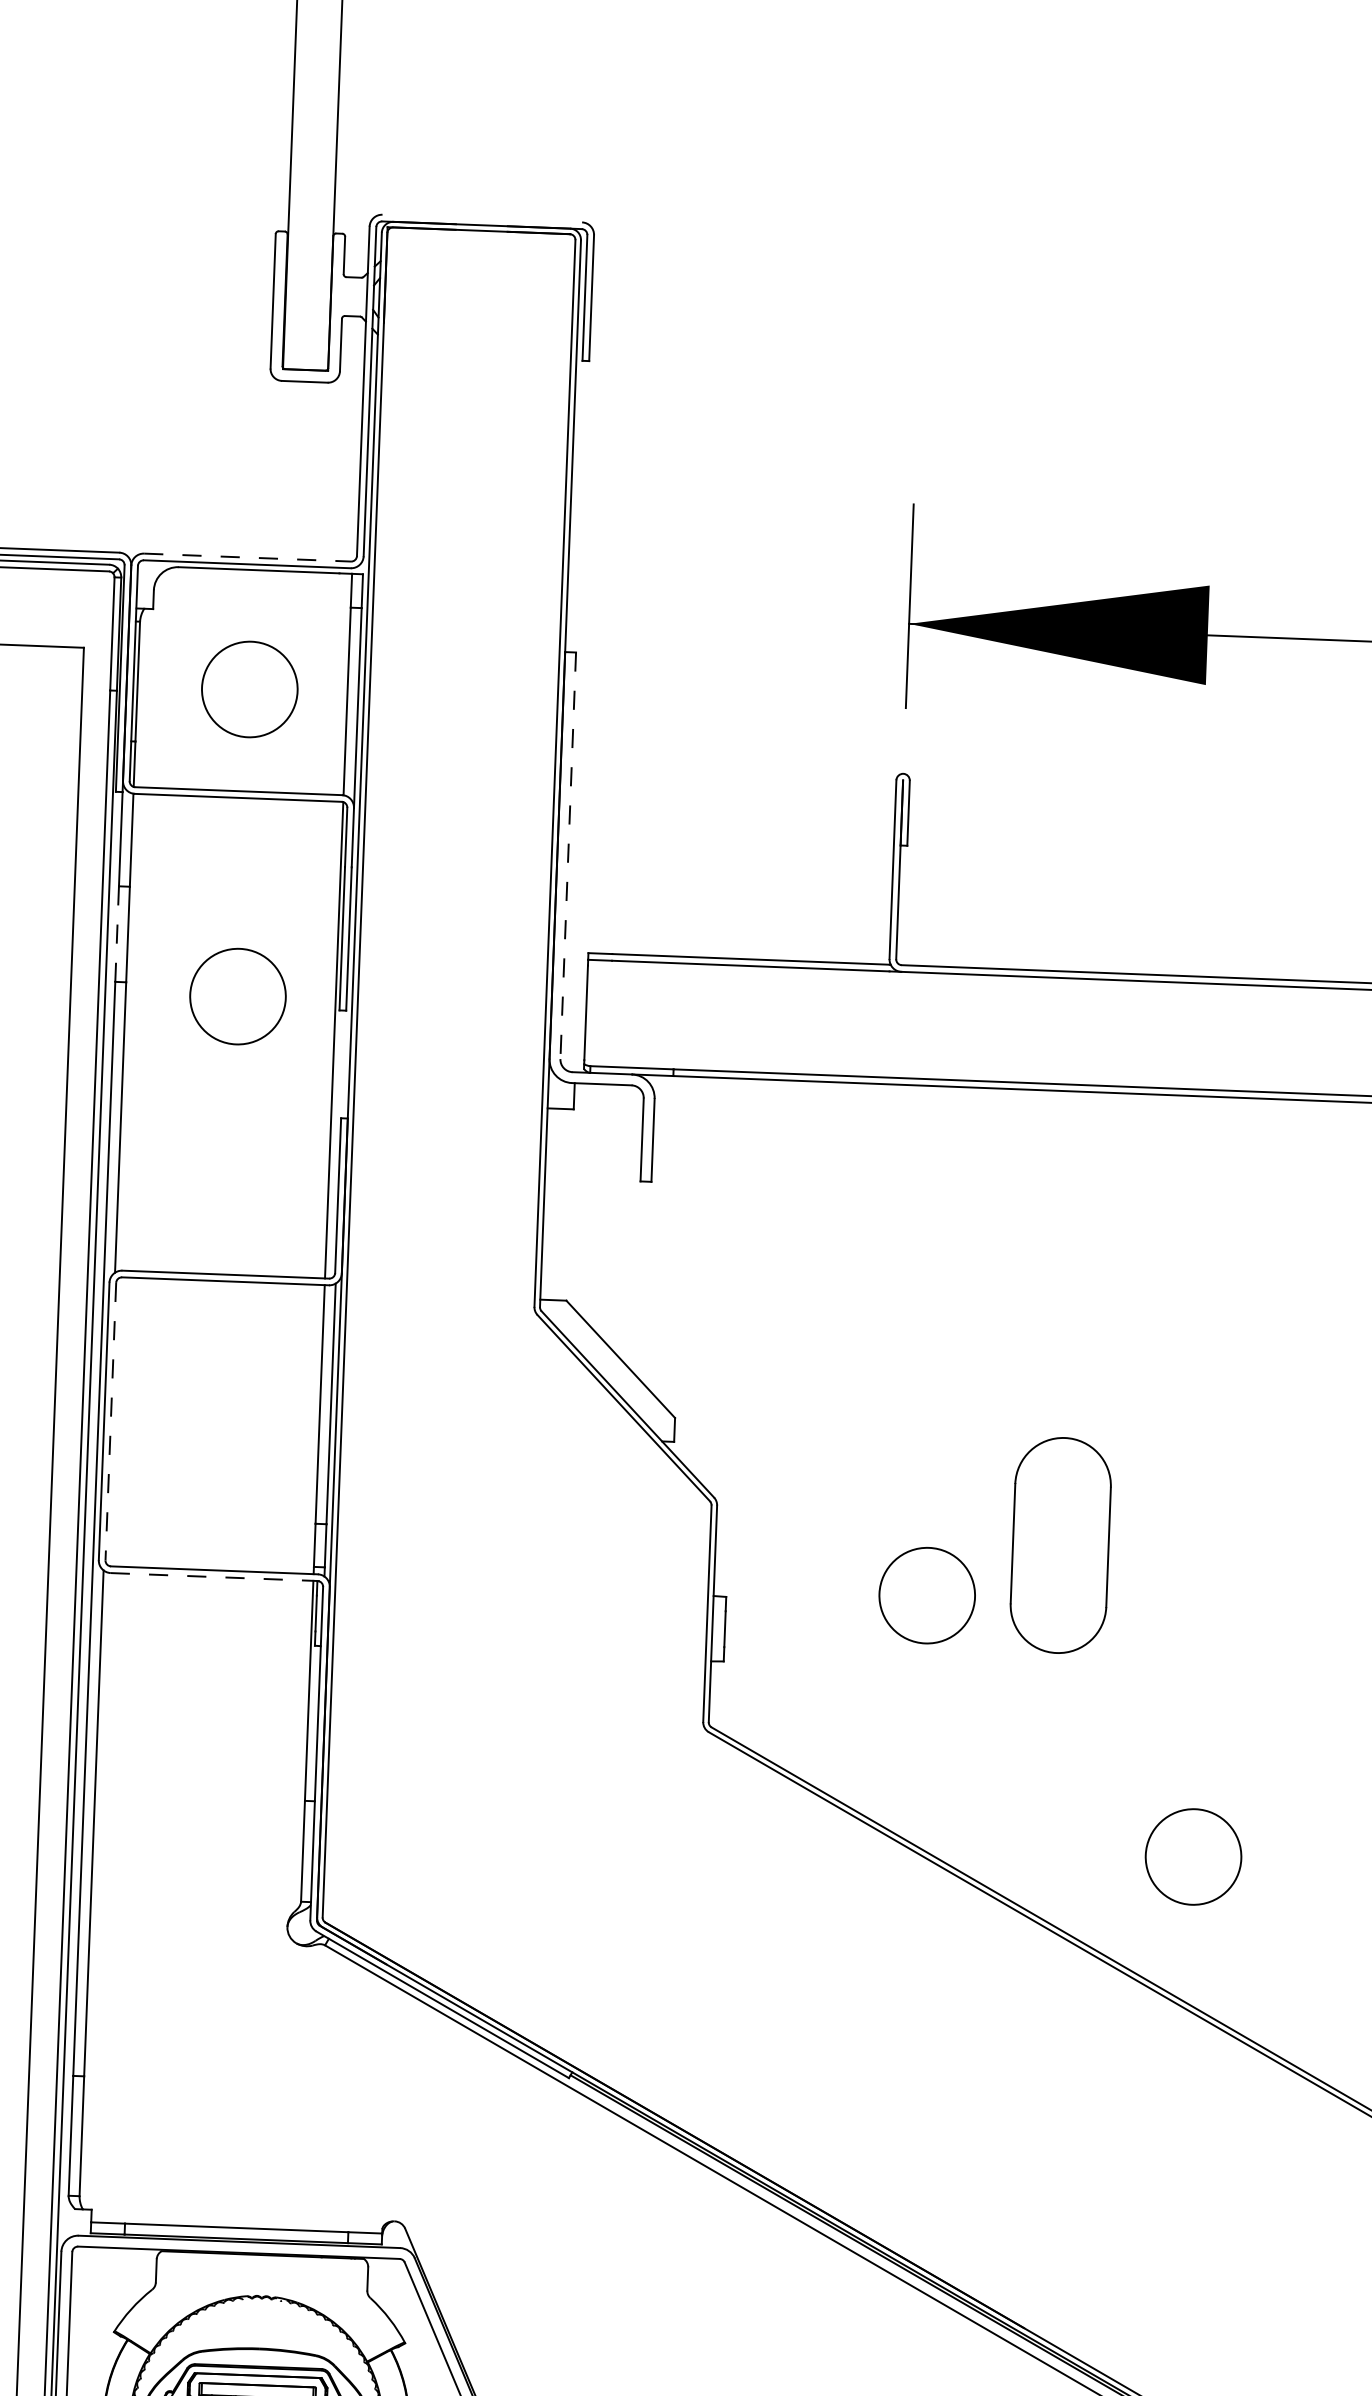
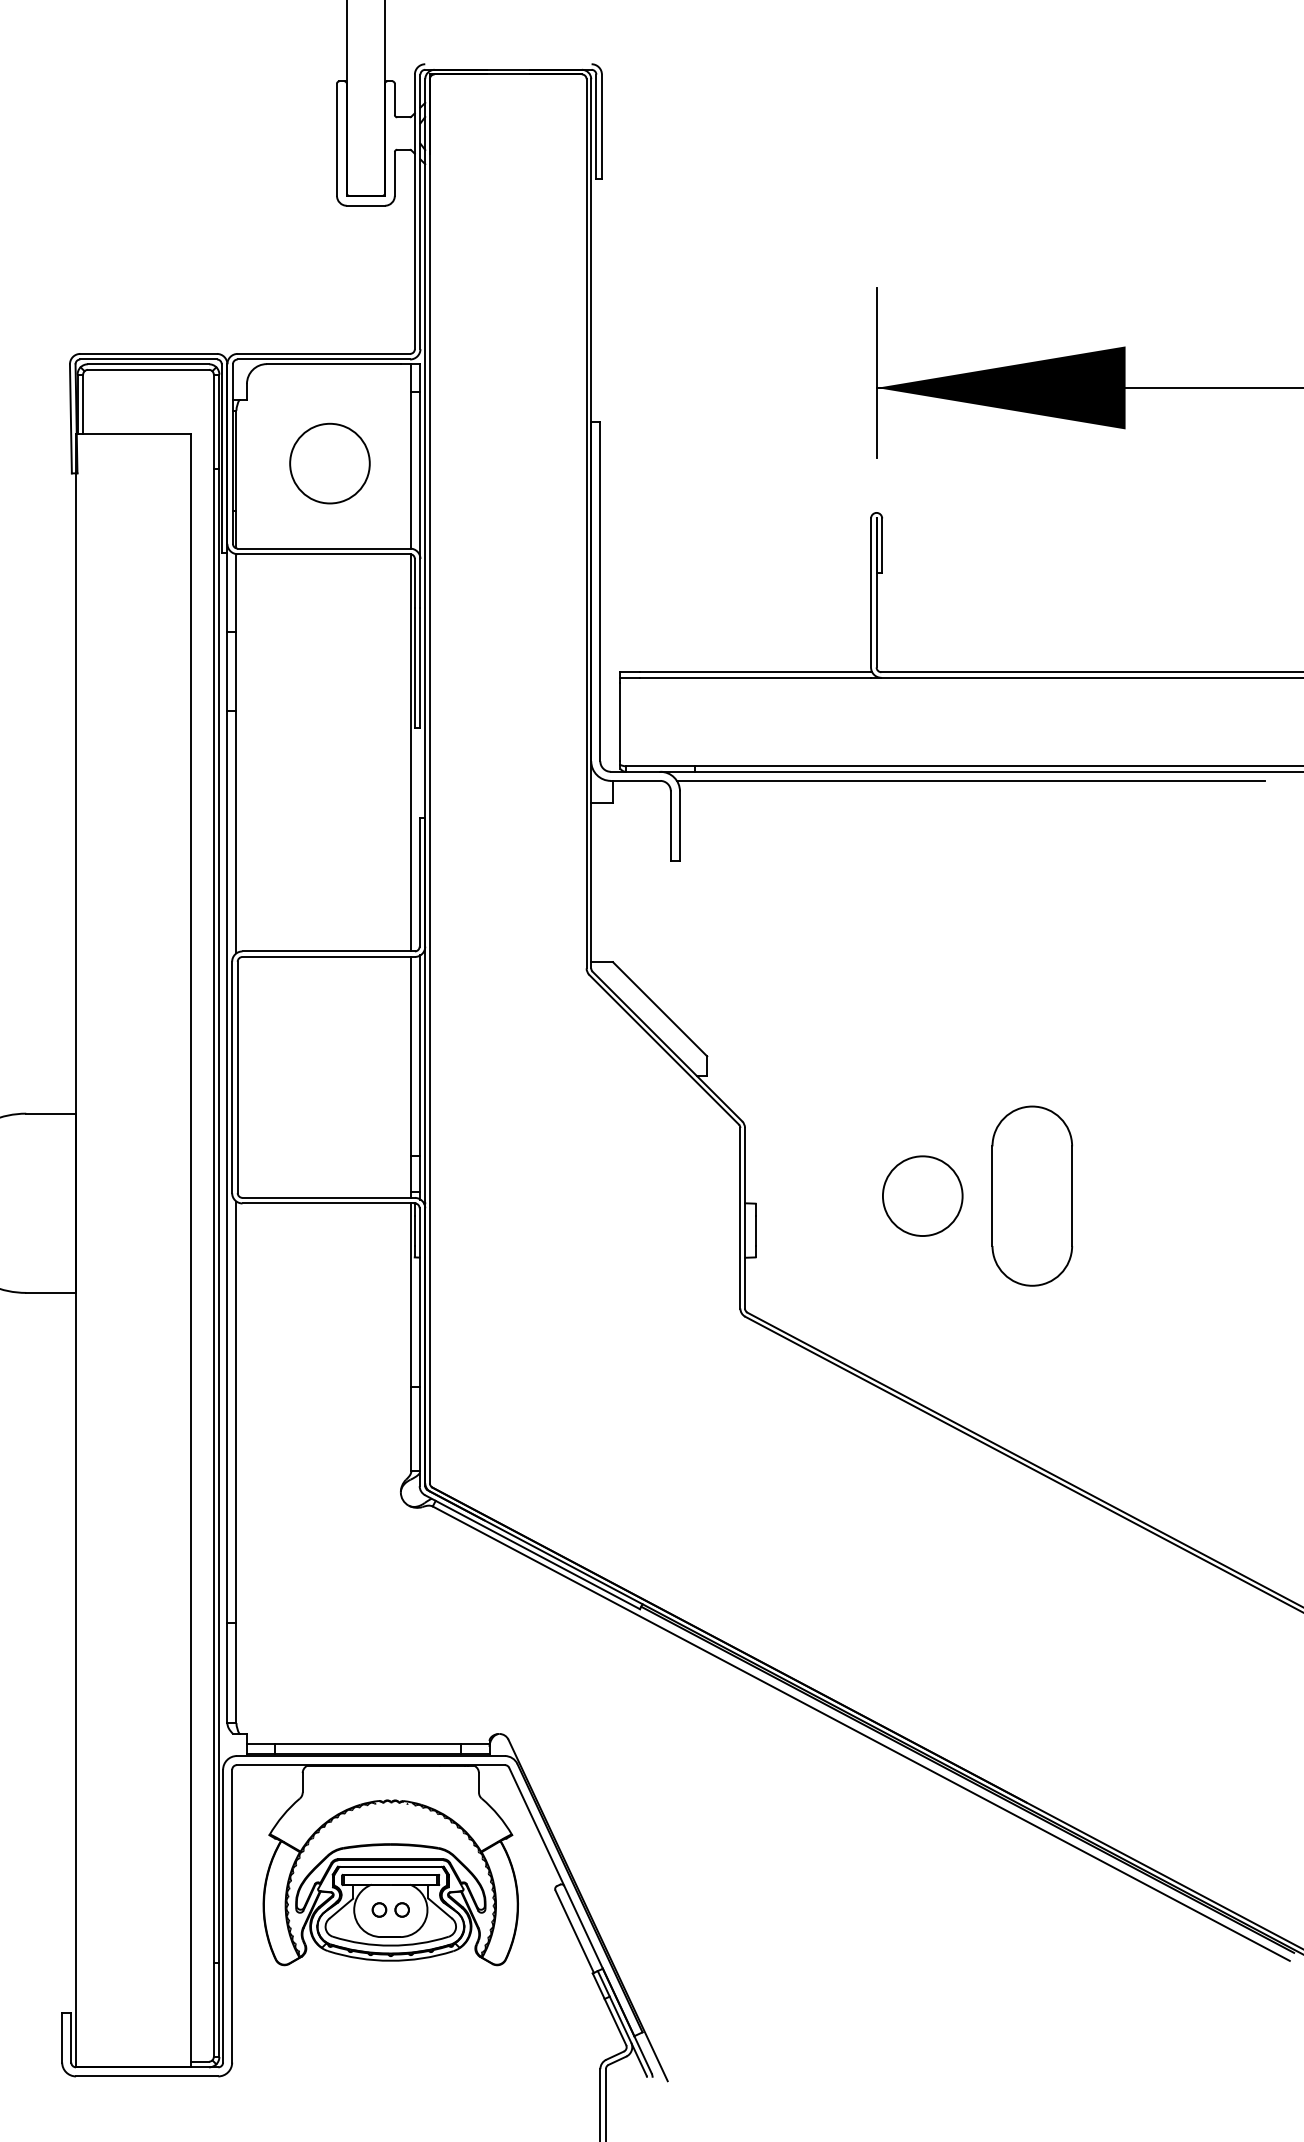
line: (248, 557) -> (324, 353), dashed -> solid
line: (568, 856) -> (600, 592), dashed -> solid
line: (117, 934) -> (227, 671), dashed -> solid
circle: (237, 996) -> (329, 719), removed
line: (1003, 1099) -> (970, 780), added
line: (110, 1421) -> (237, 1077), dashed -> solid
part: (1059, 1544) -> (1031, 1195), moved
line: (215, 1577) -> (329, 1203), dashed -> solid
circle: (1193, 1856) -> (1152, 1404), removed

